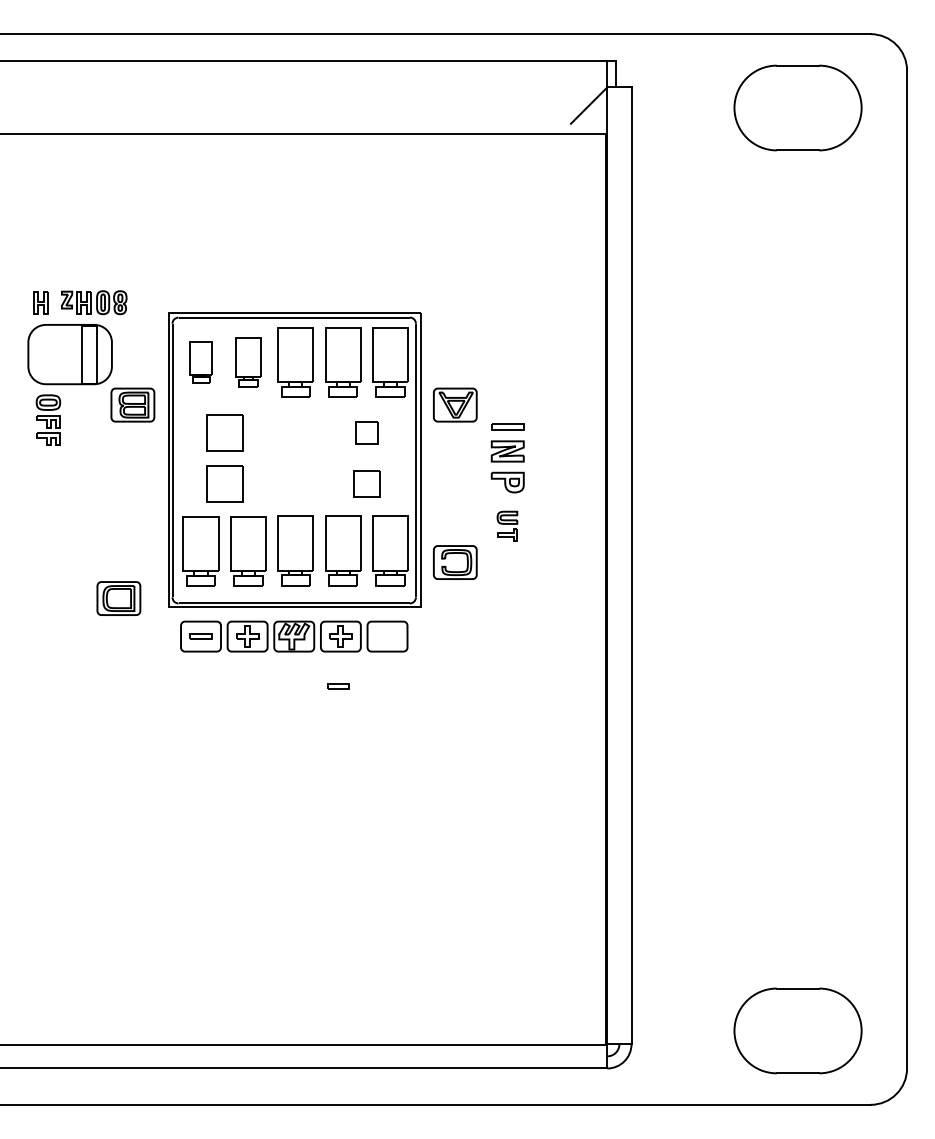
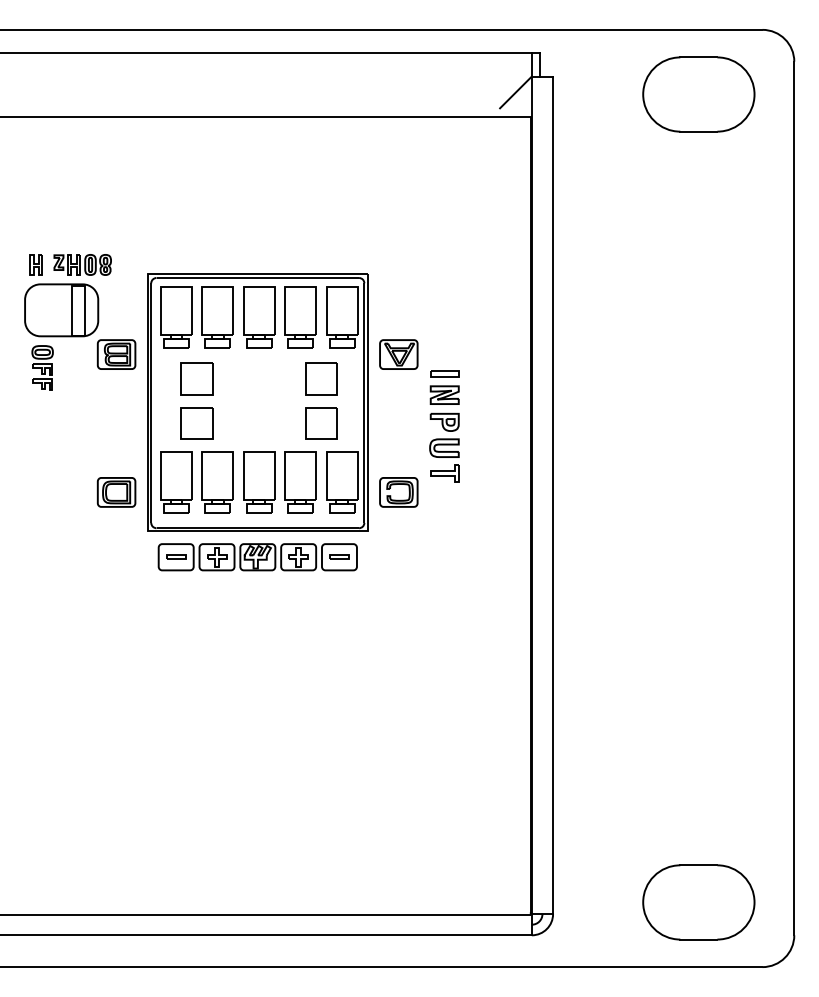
part: (200, 362) -> (175, 317), size x1.67
part: (248, 362) -> (217, 317), size x1.43
part: (366, 432) -> (321, 378), size x1.67
part: (366, 483) -> (321, 423), size x1.43
part: (507, 526) -> (444, 460), size x1.67
part: (118, 598) -> (116, 492), moved
part: (338, 686) -> (339, 557), moved

